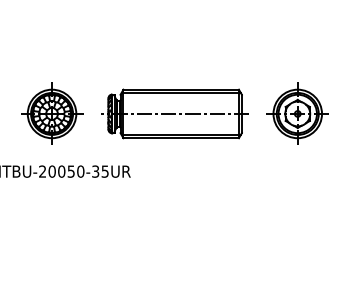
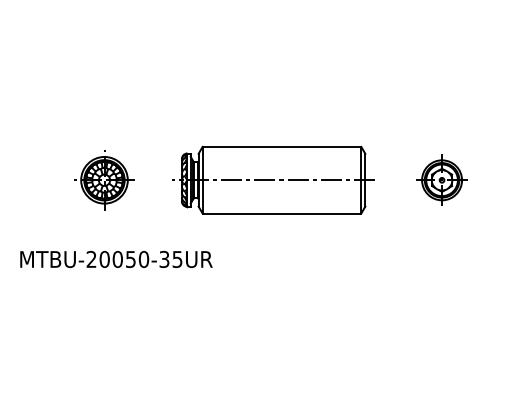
line: (180, 93) -> (281, 151), removed
part: (52, 114) -> (104, 180), size x0.7
part: (297, 114) -> (441, 180), size x0.6
line: (180, 135) -> (281, 209), removed

